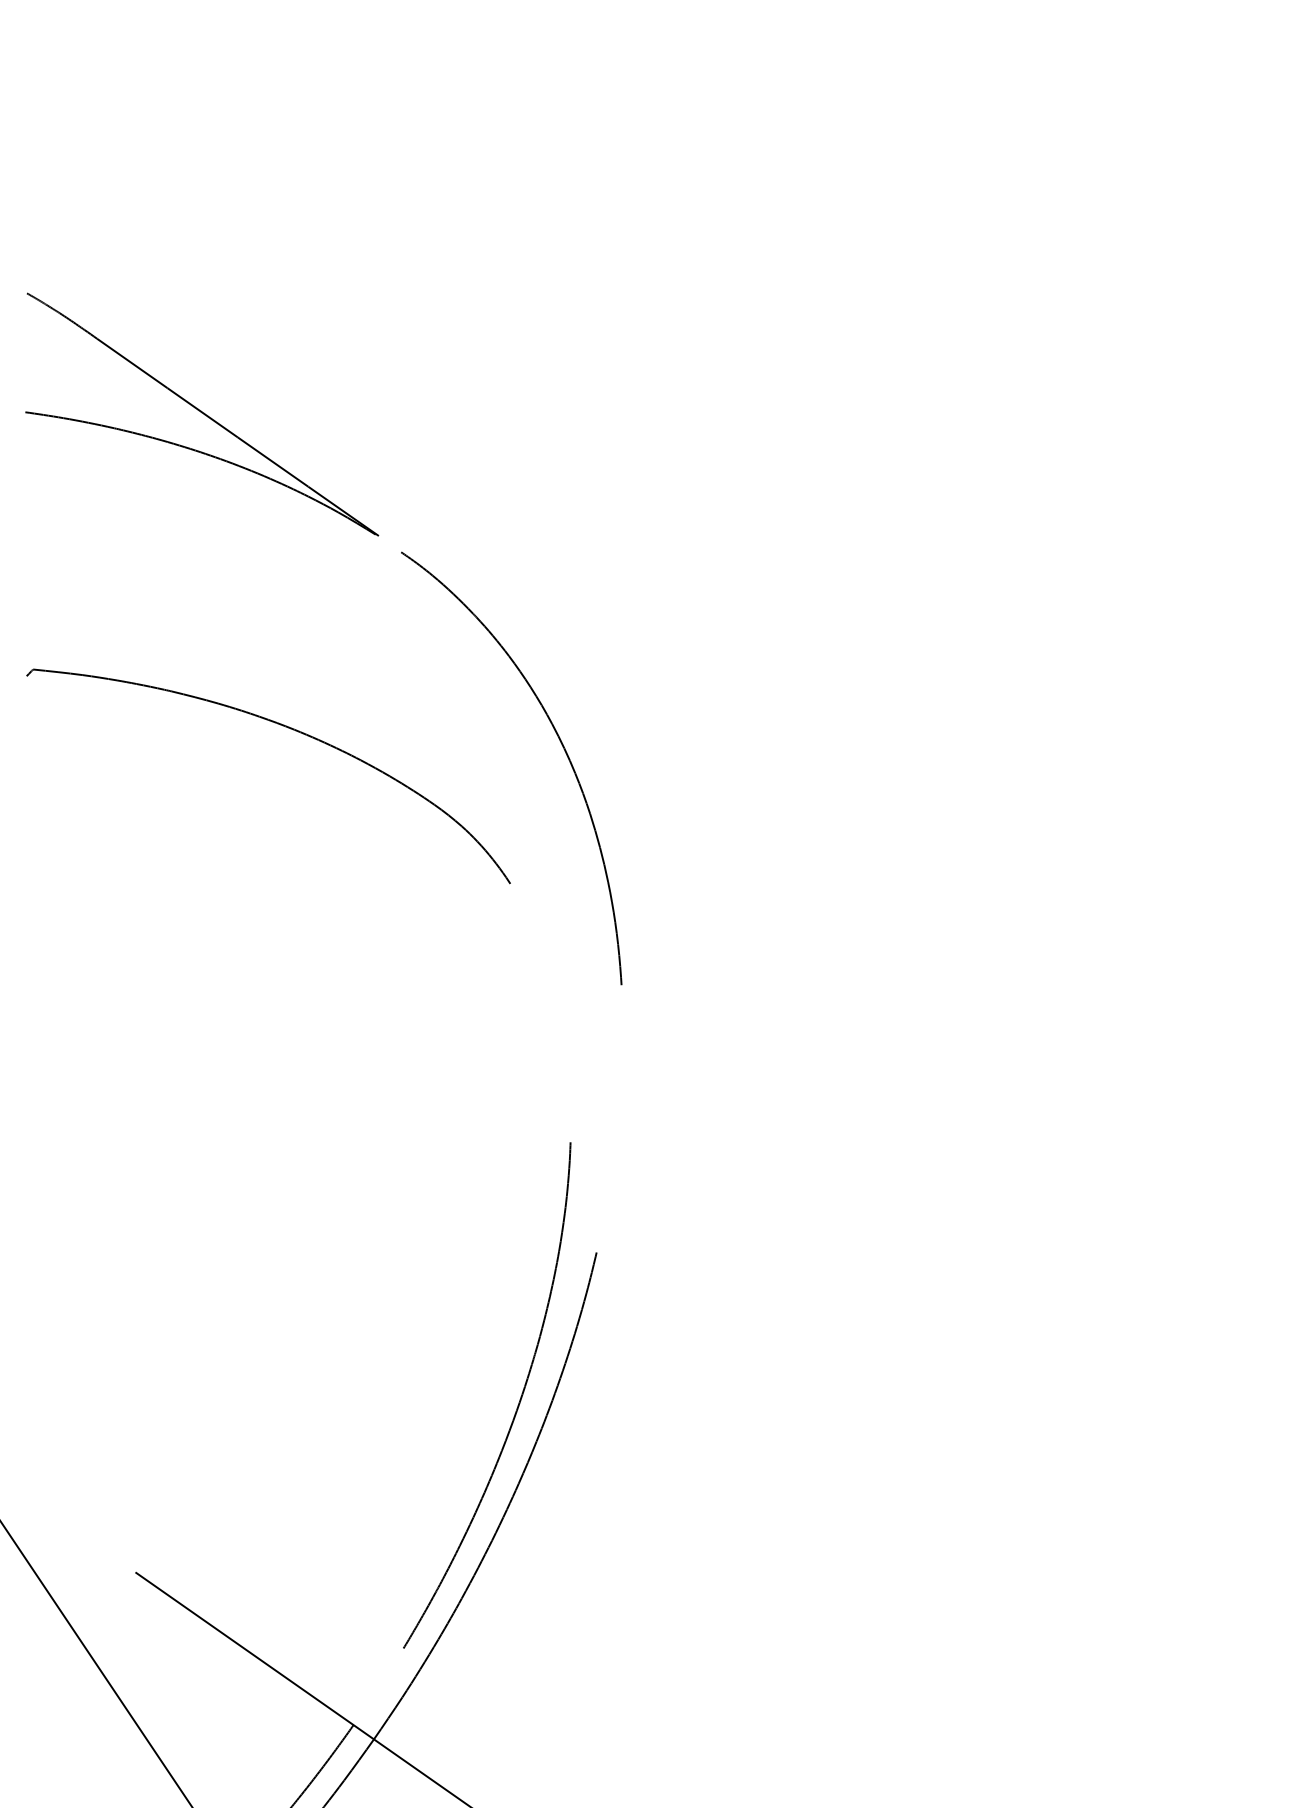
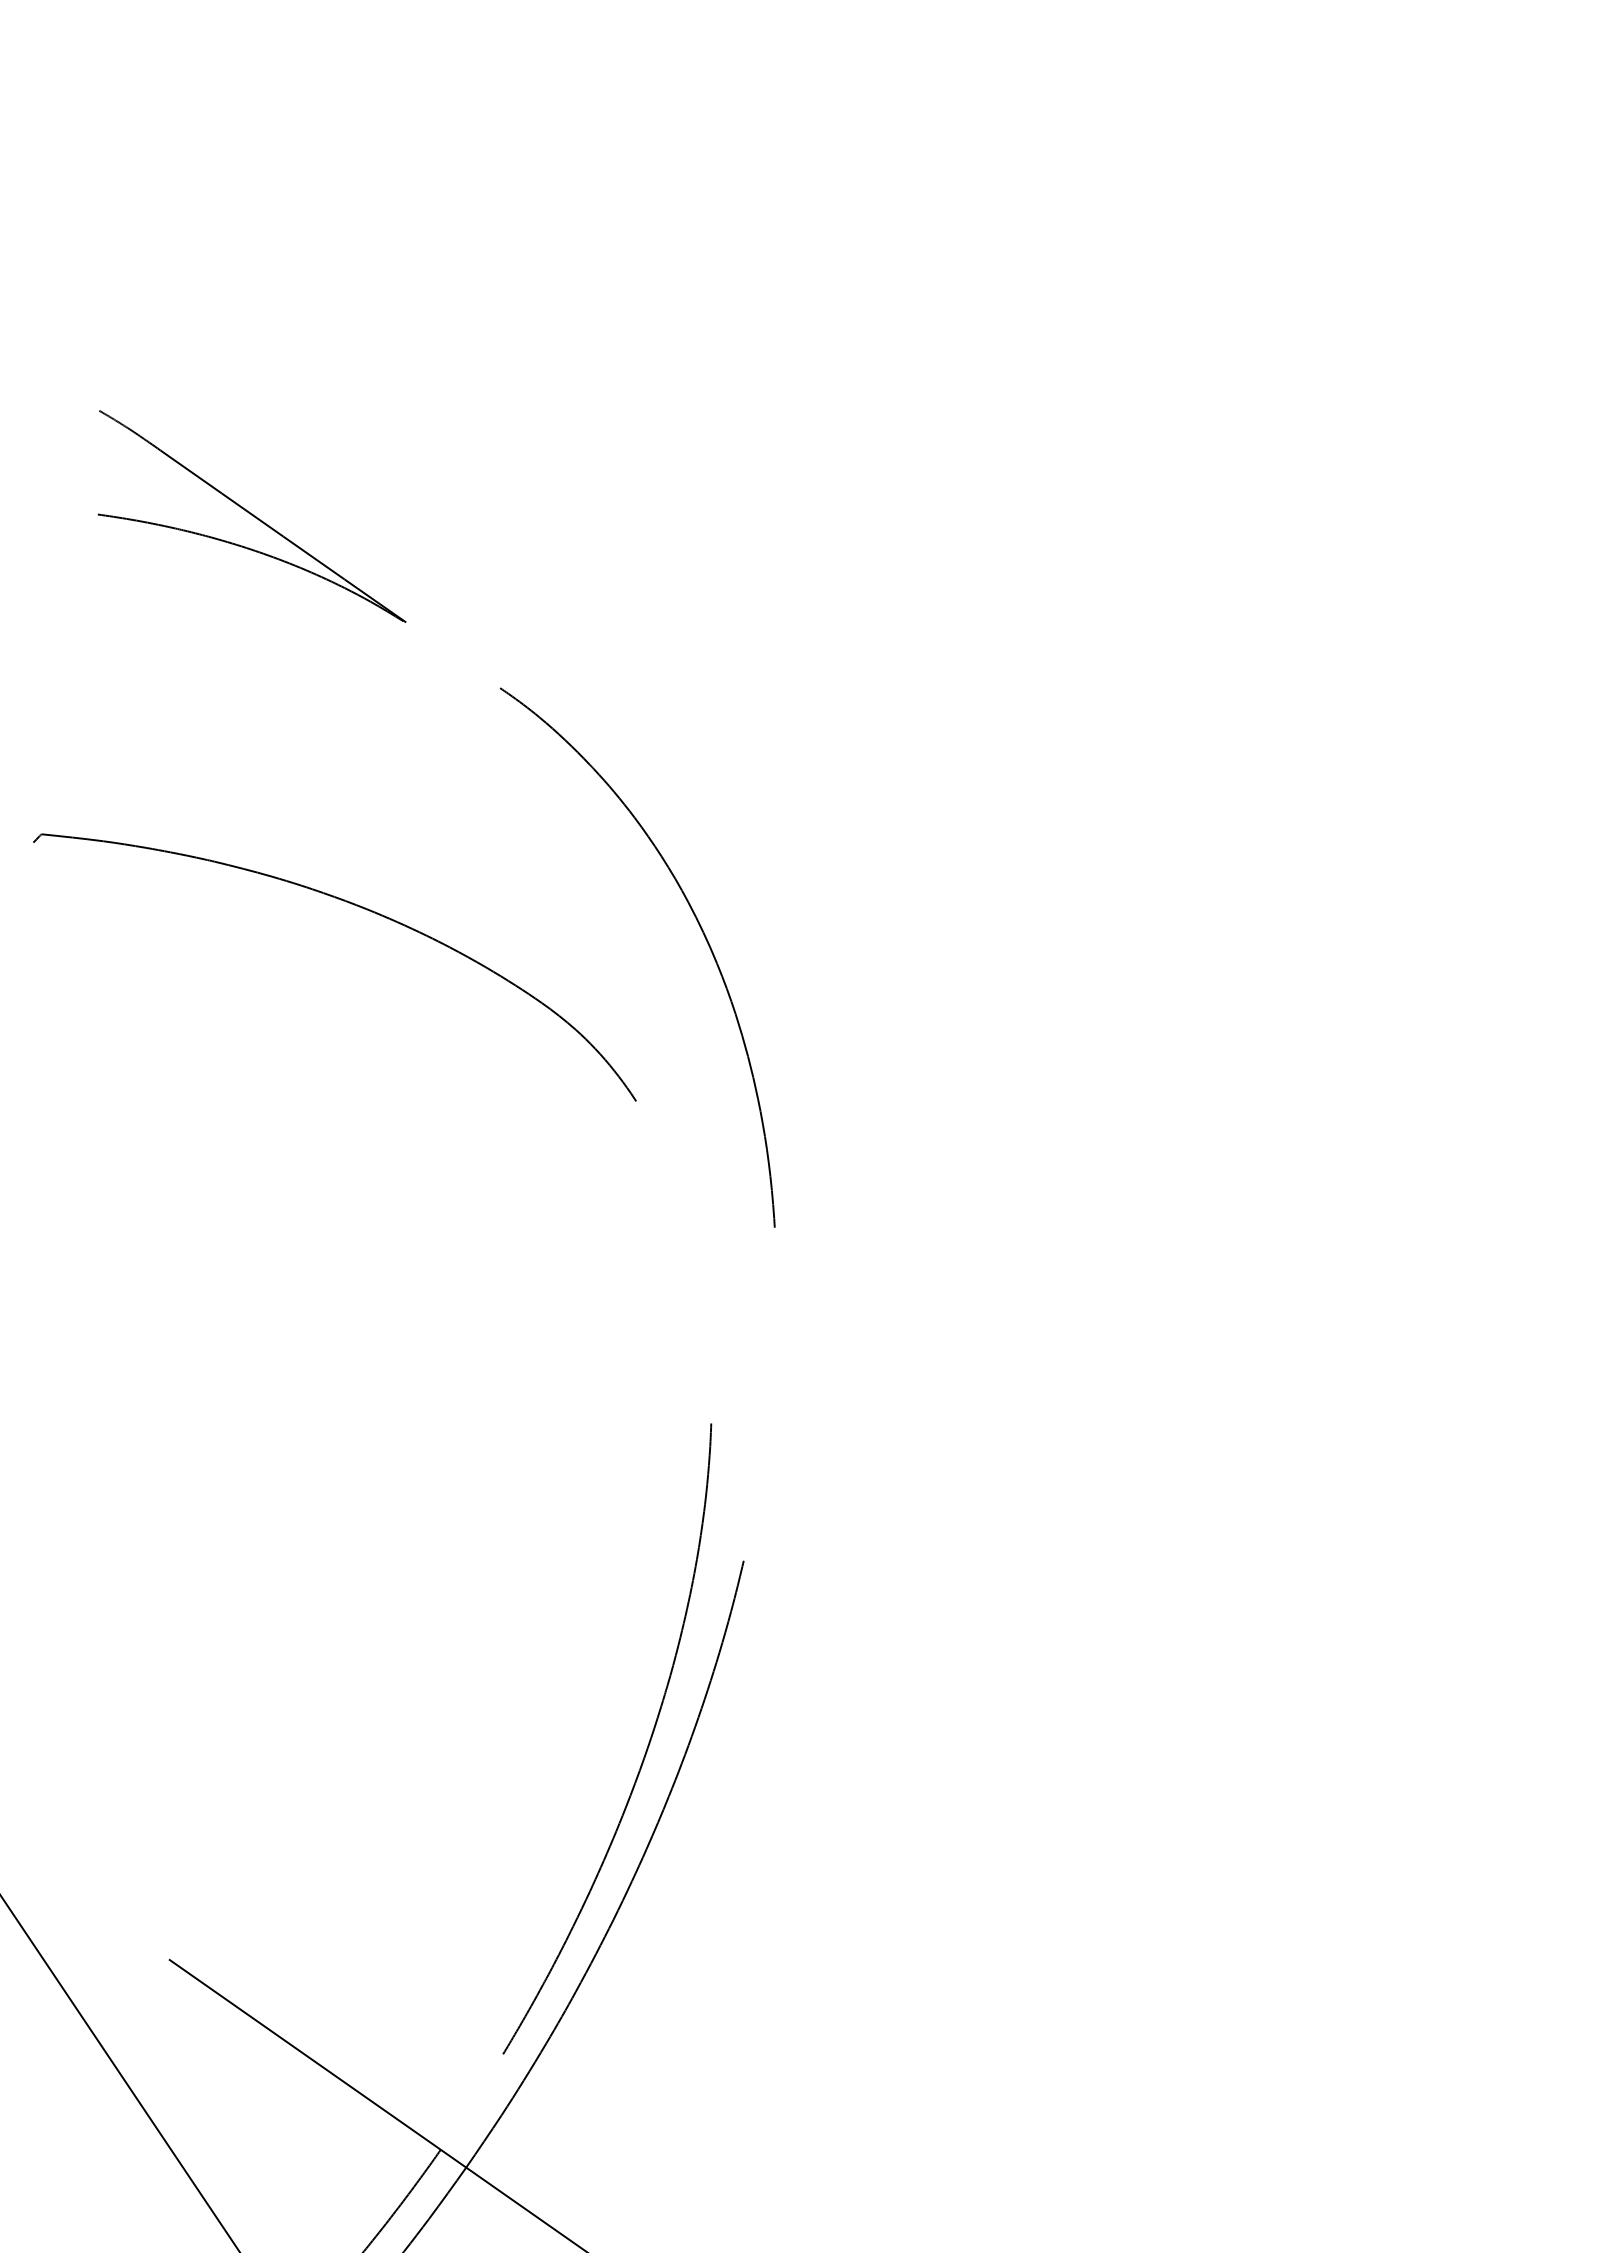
part: (201, 414) -> (251, 516), size x0.7

